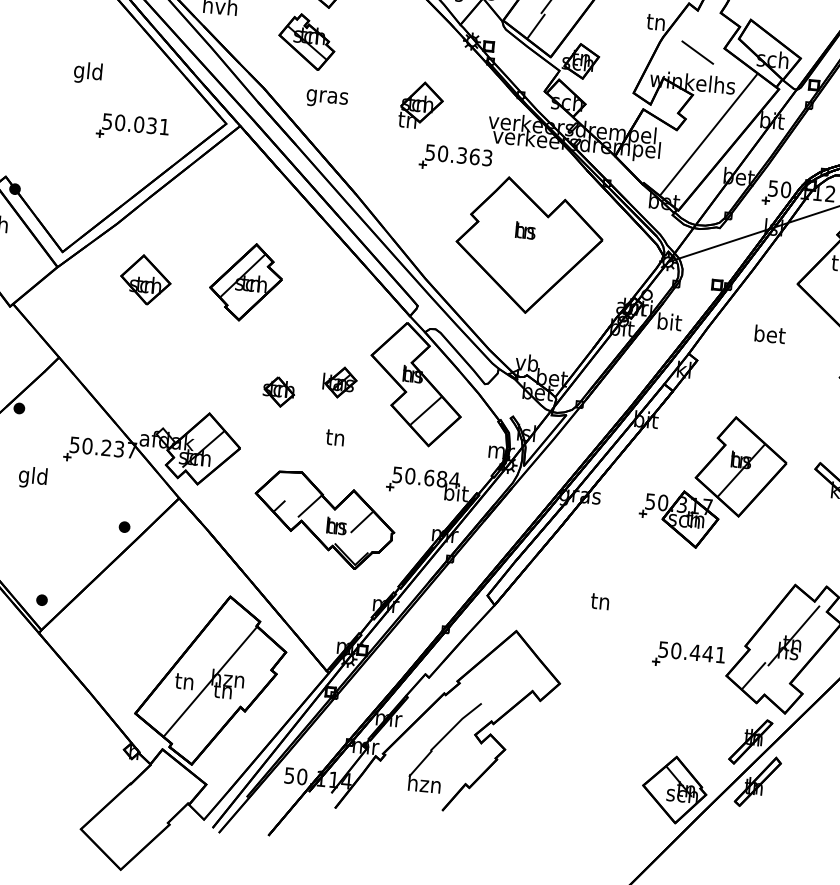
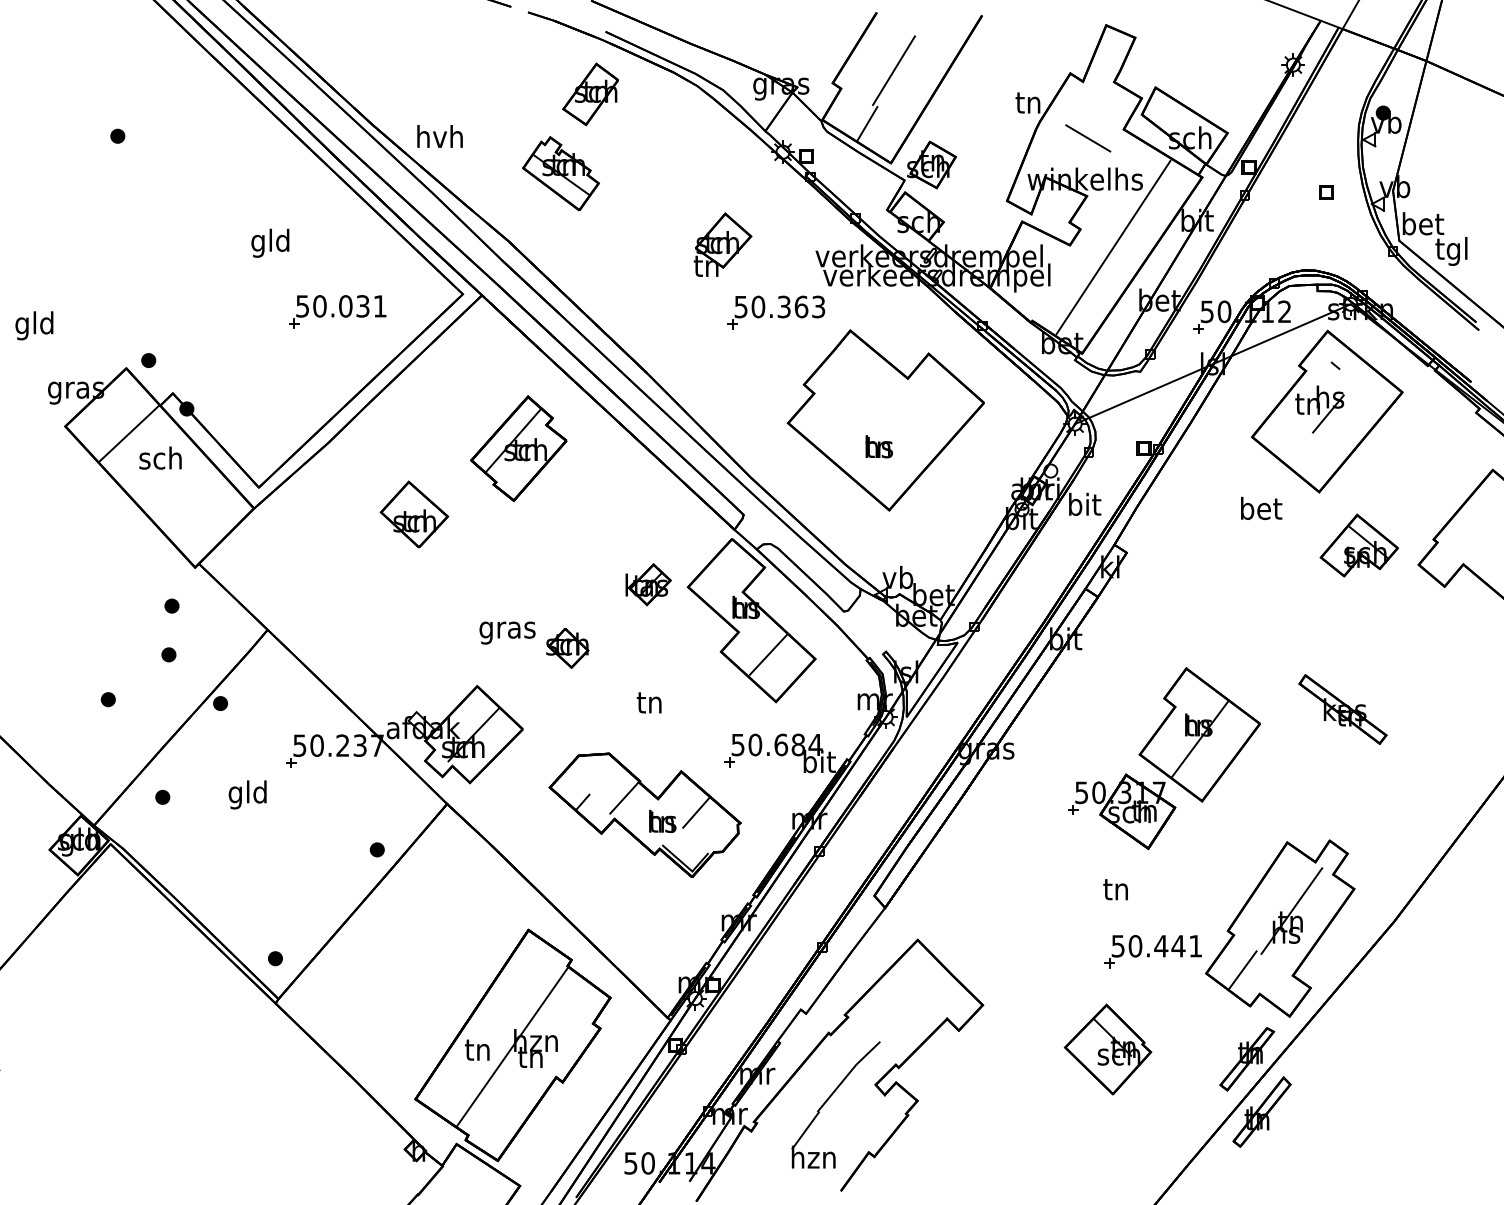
text: (327, 98) -> (507, 632), moved
text: (525, 230) -> (878, 446), moved
part: (145, 279) -> (414, 514), moved
part: (246, 281) -> (518, 448), moved
text: (770, 333) -> (1261, 507), moved
part: (339, 382) -> (648, 584), moved
part: (713, 482) -> (1164, 758), moved
text: (599, 601) -> (1115, 889), moved
part: (674, 789) -> (1107, 1049), moved

